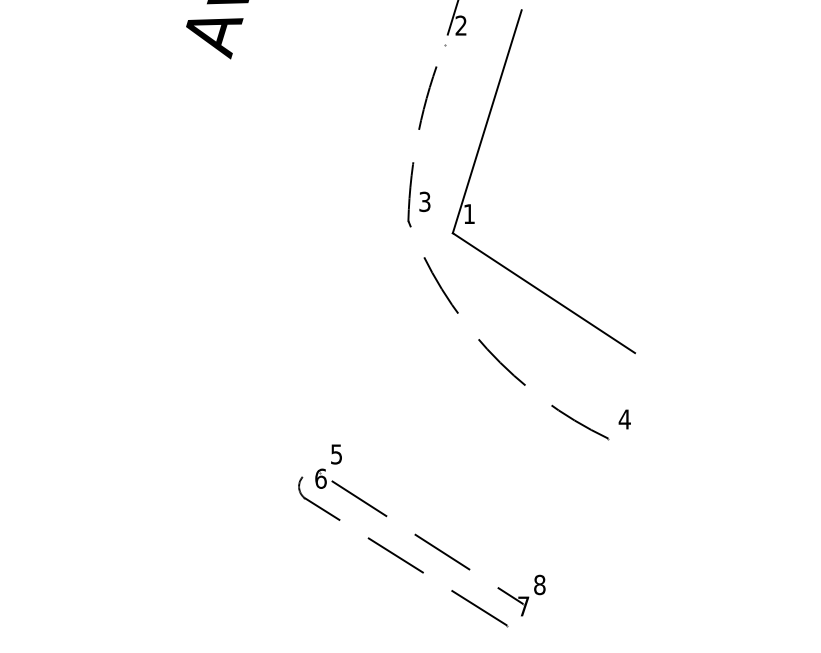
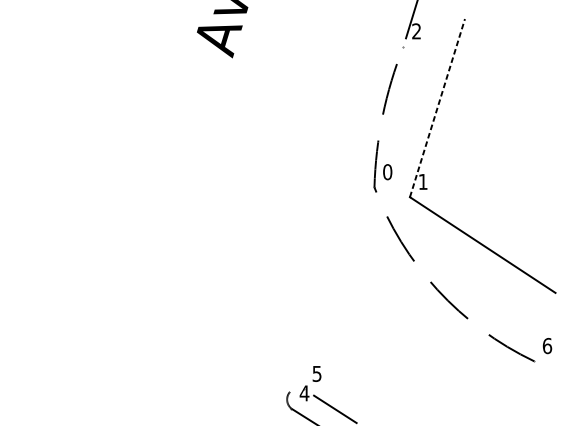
line: (487, 121) -> (437, 107), solid -> dashed
text: (424, 201) -> (387, 171), 3 -> 0
text: (624, 419) -> (547, 346), 4 -> 6
text: (320, 478) -> (304, 393), 6 -> 4

